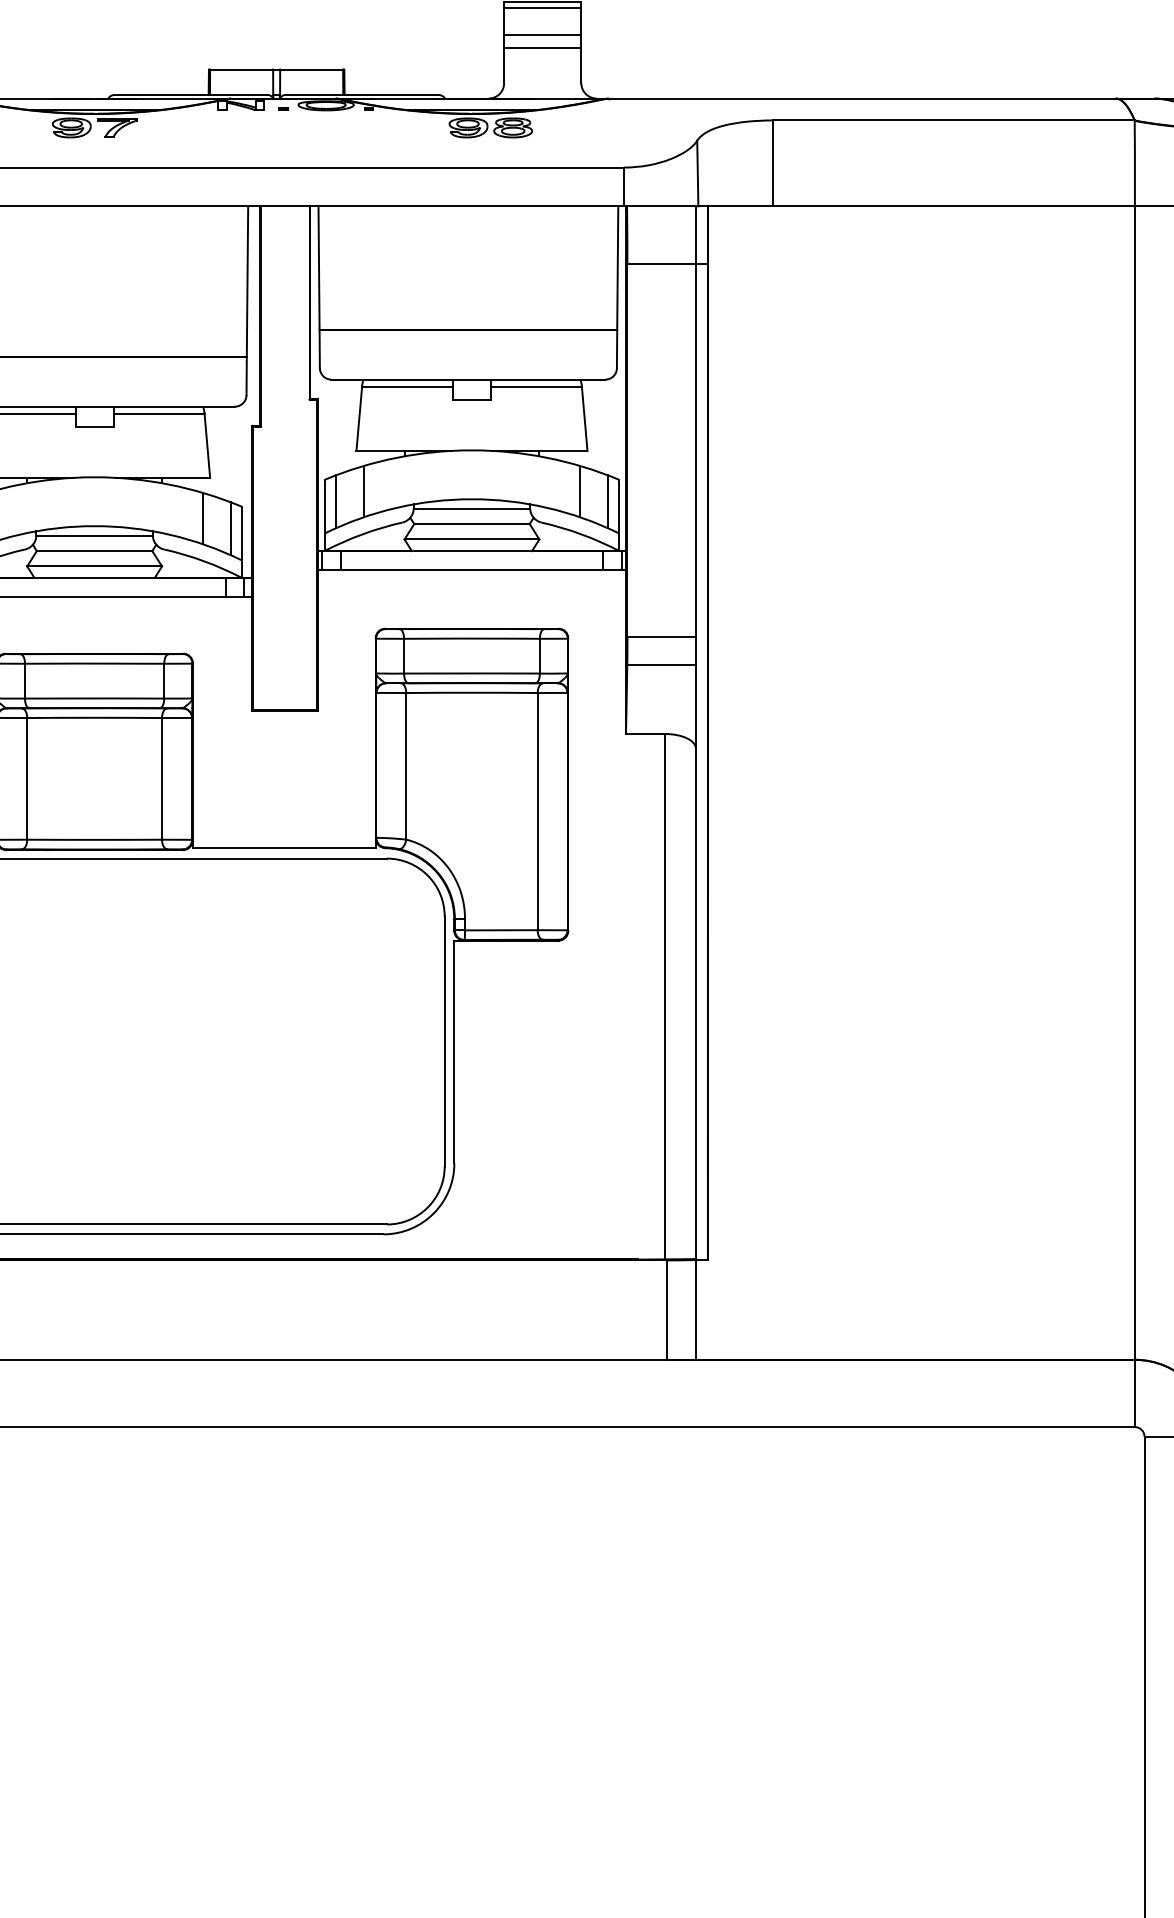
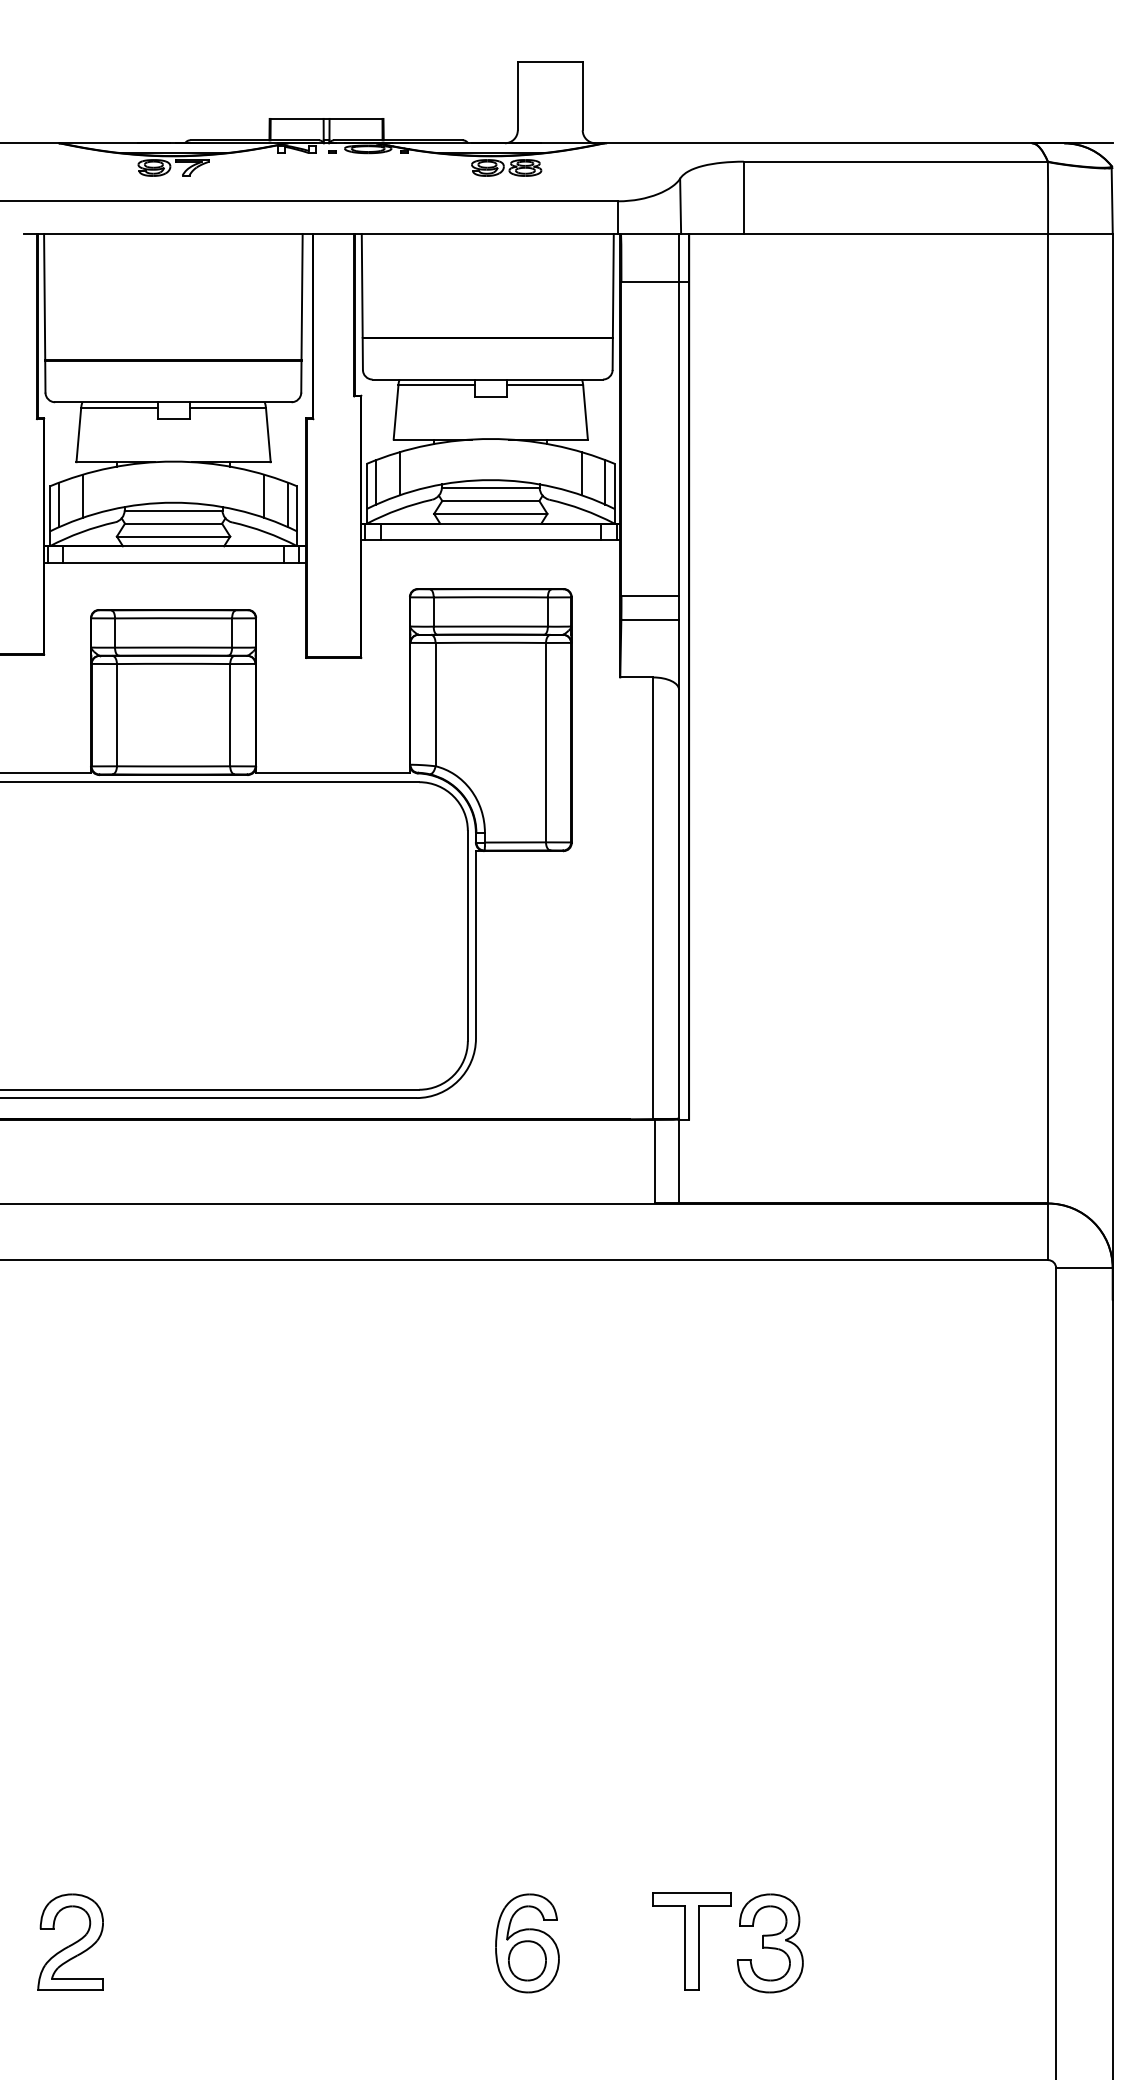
line: (541, 8) -> (549, 67), removed
line: (541, 34) -> (549, 89), removed
line: (541, 48) -> (549, 101), removed

